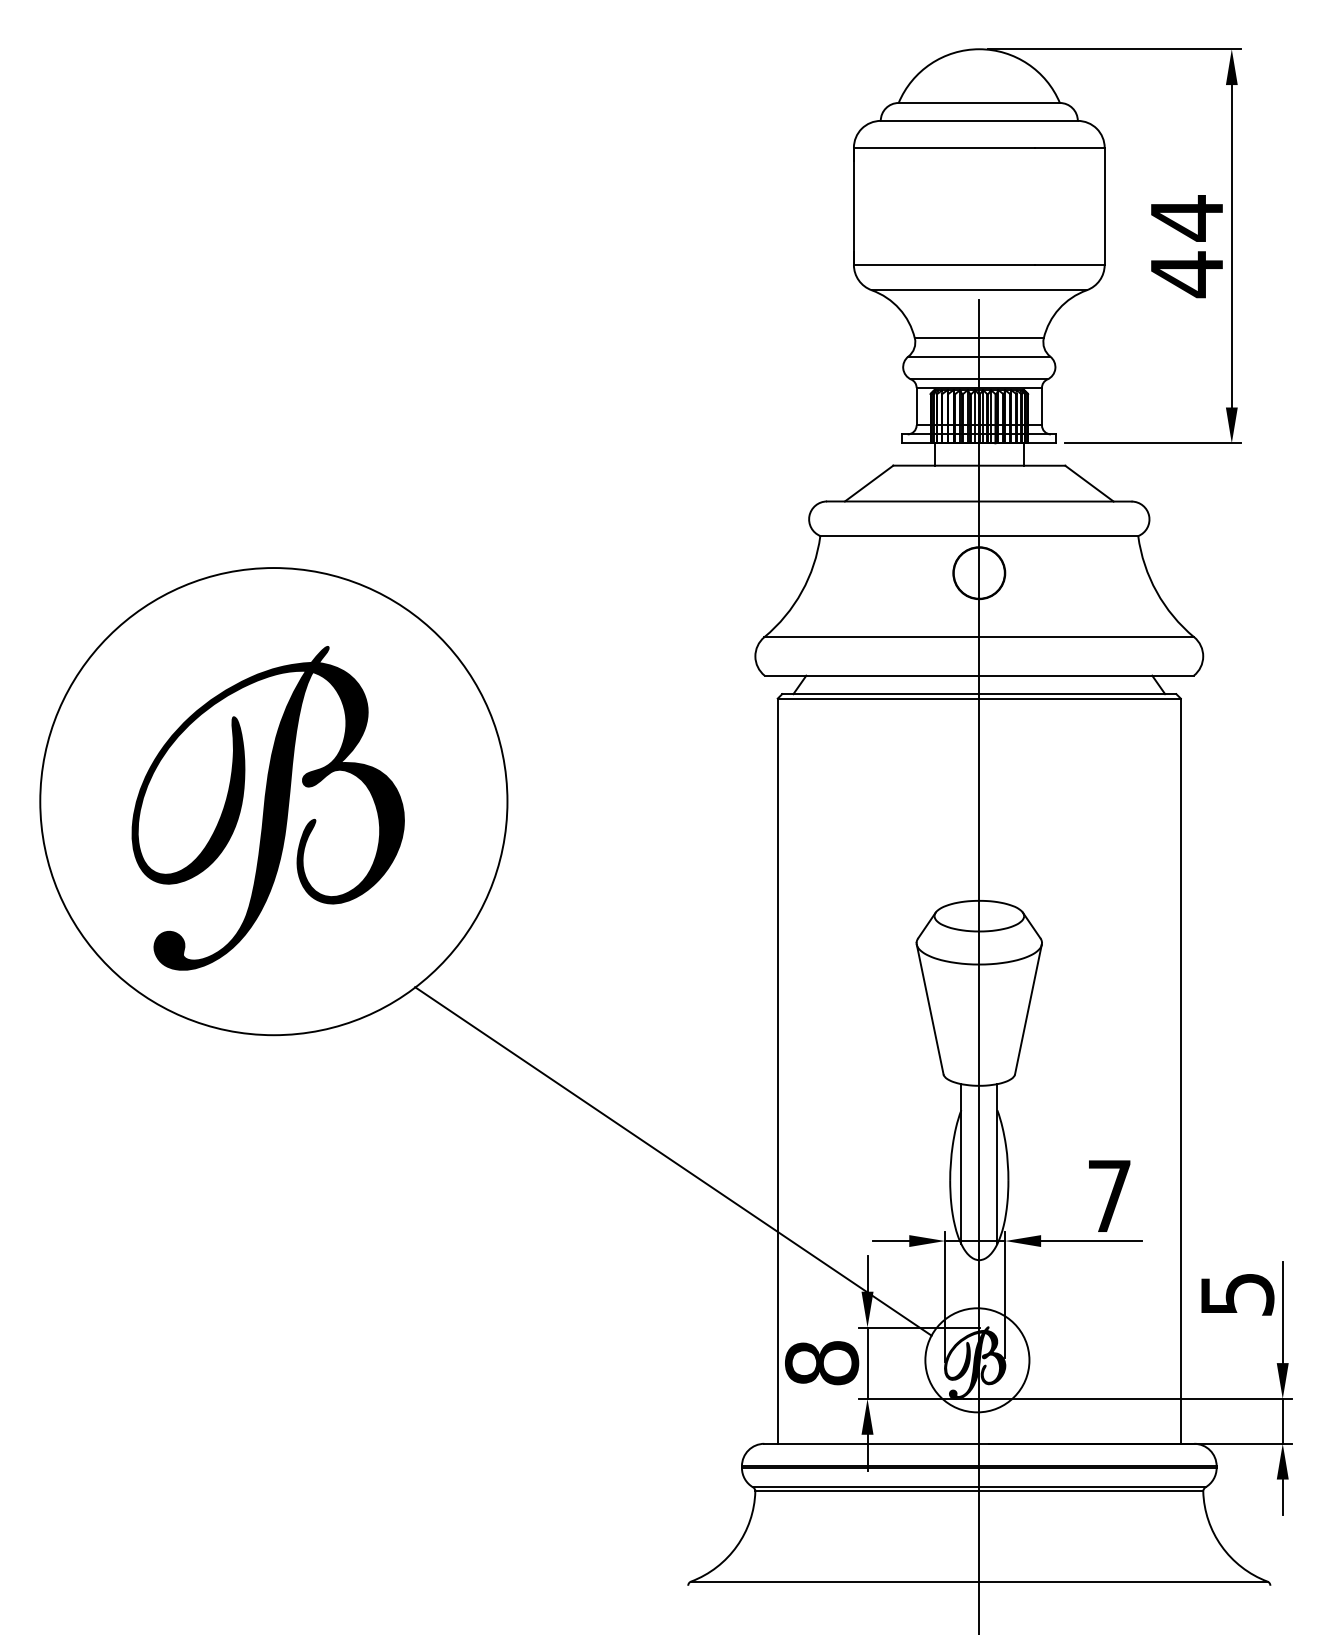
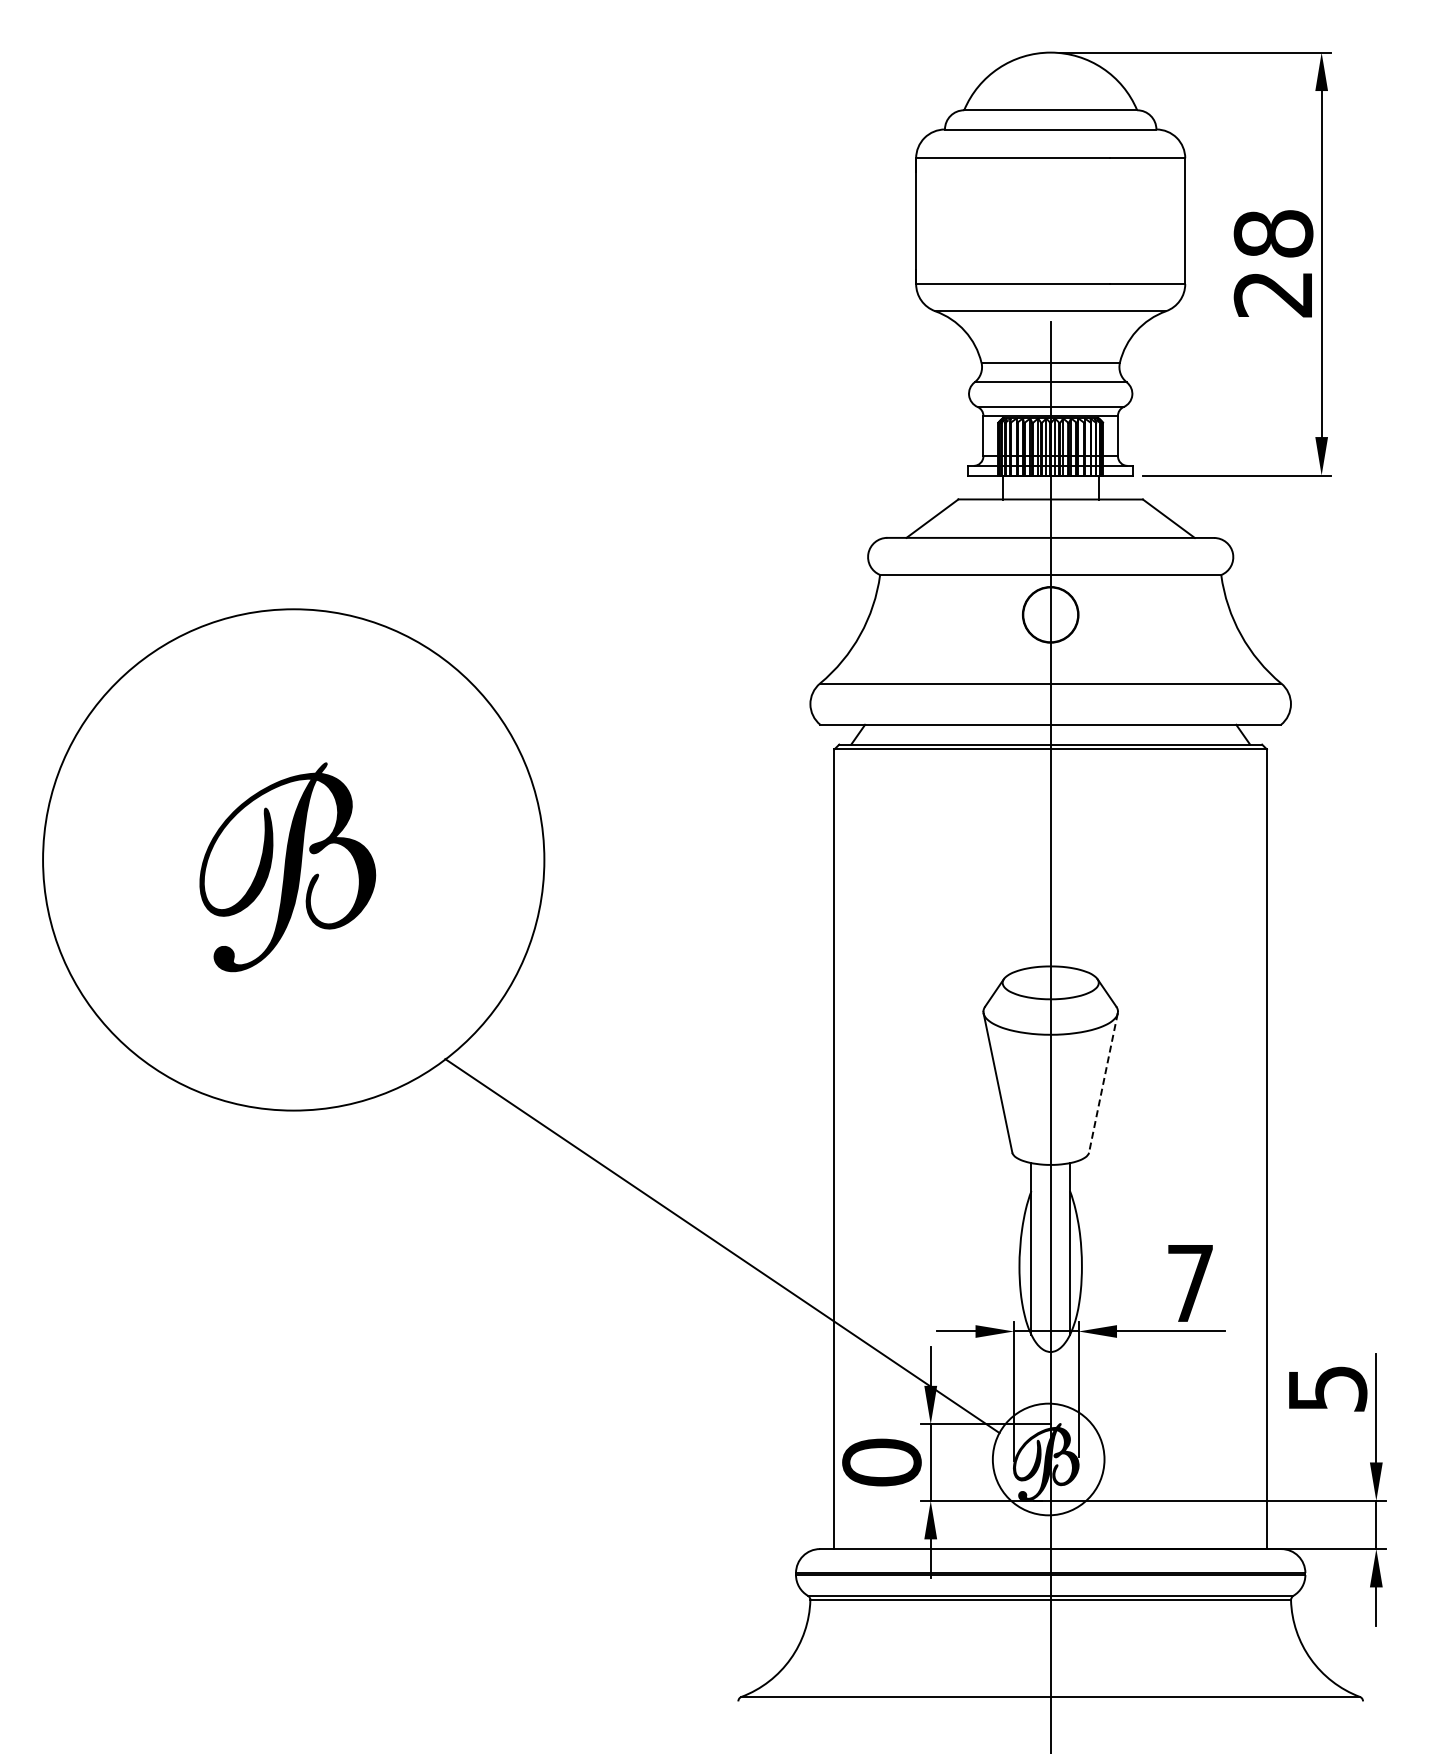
text: (1186, 246) -> (1273, 264), 44 -> 28
part: (268, 808) -> (287, 867), size x0.6
line: (1028, 1009) -> (1103, 1083), solid -> dashed
text: (821, 1363) -> (881, 1462), 8 -> 0

